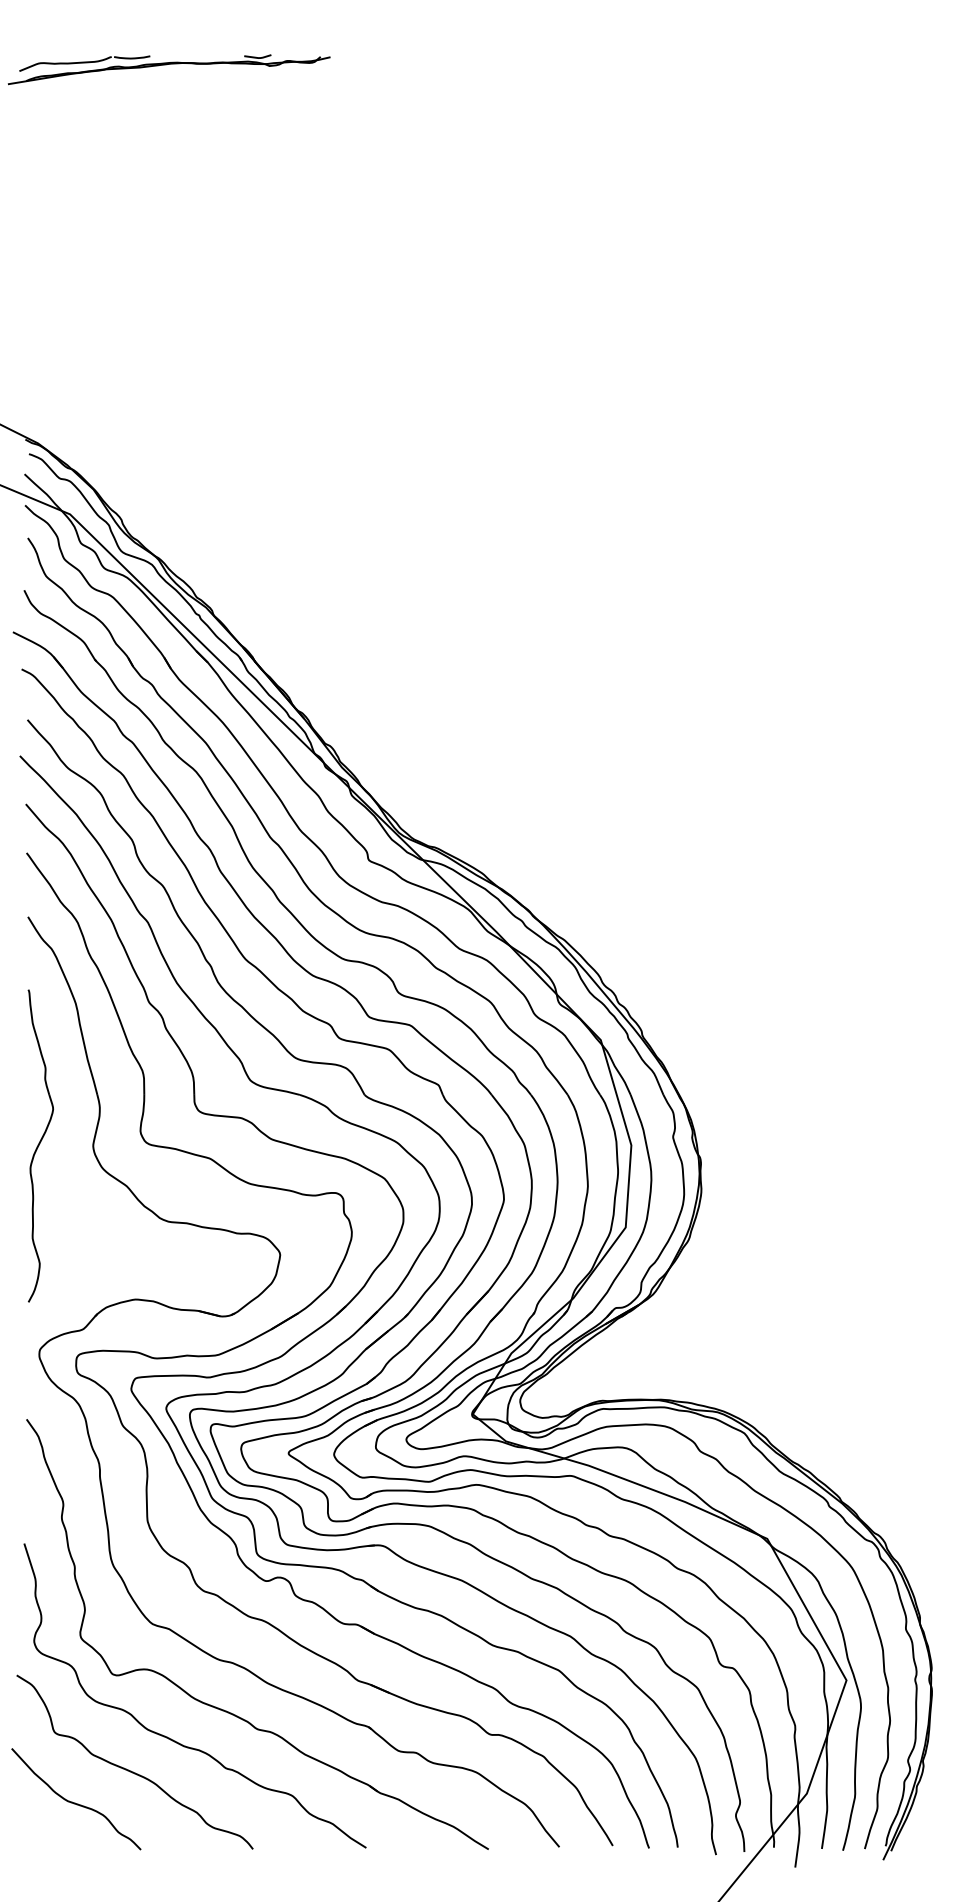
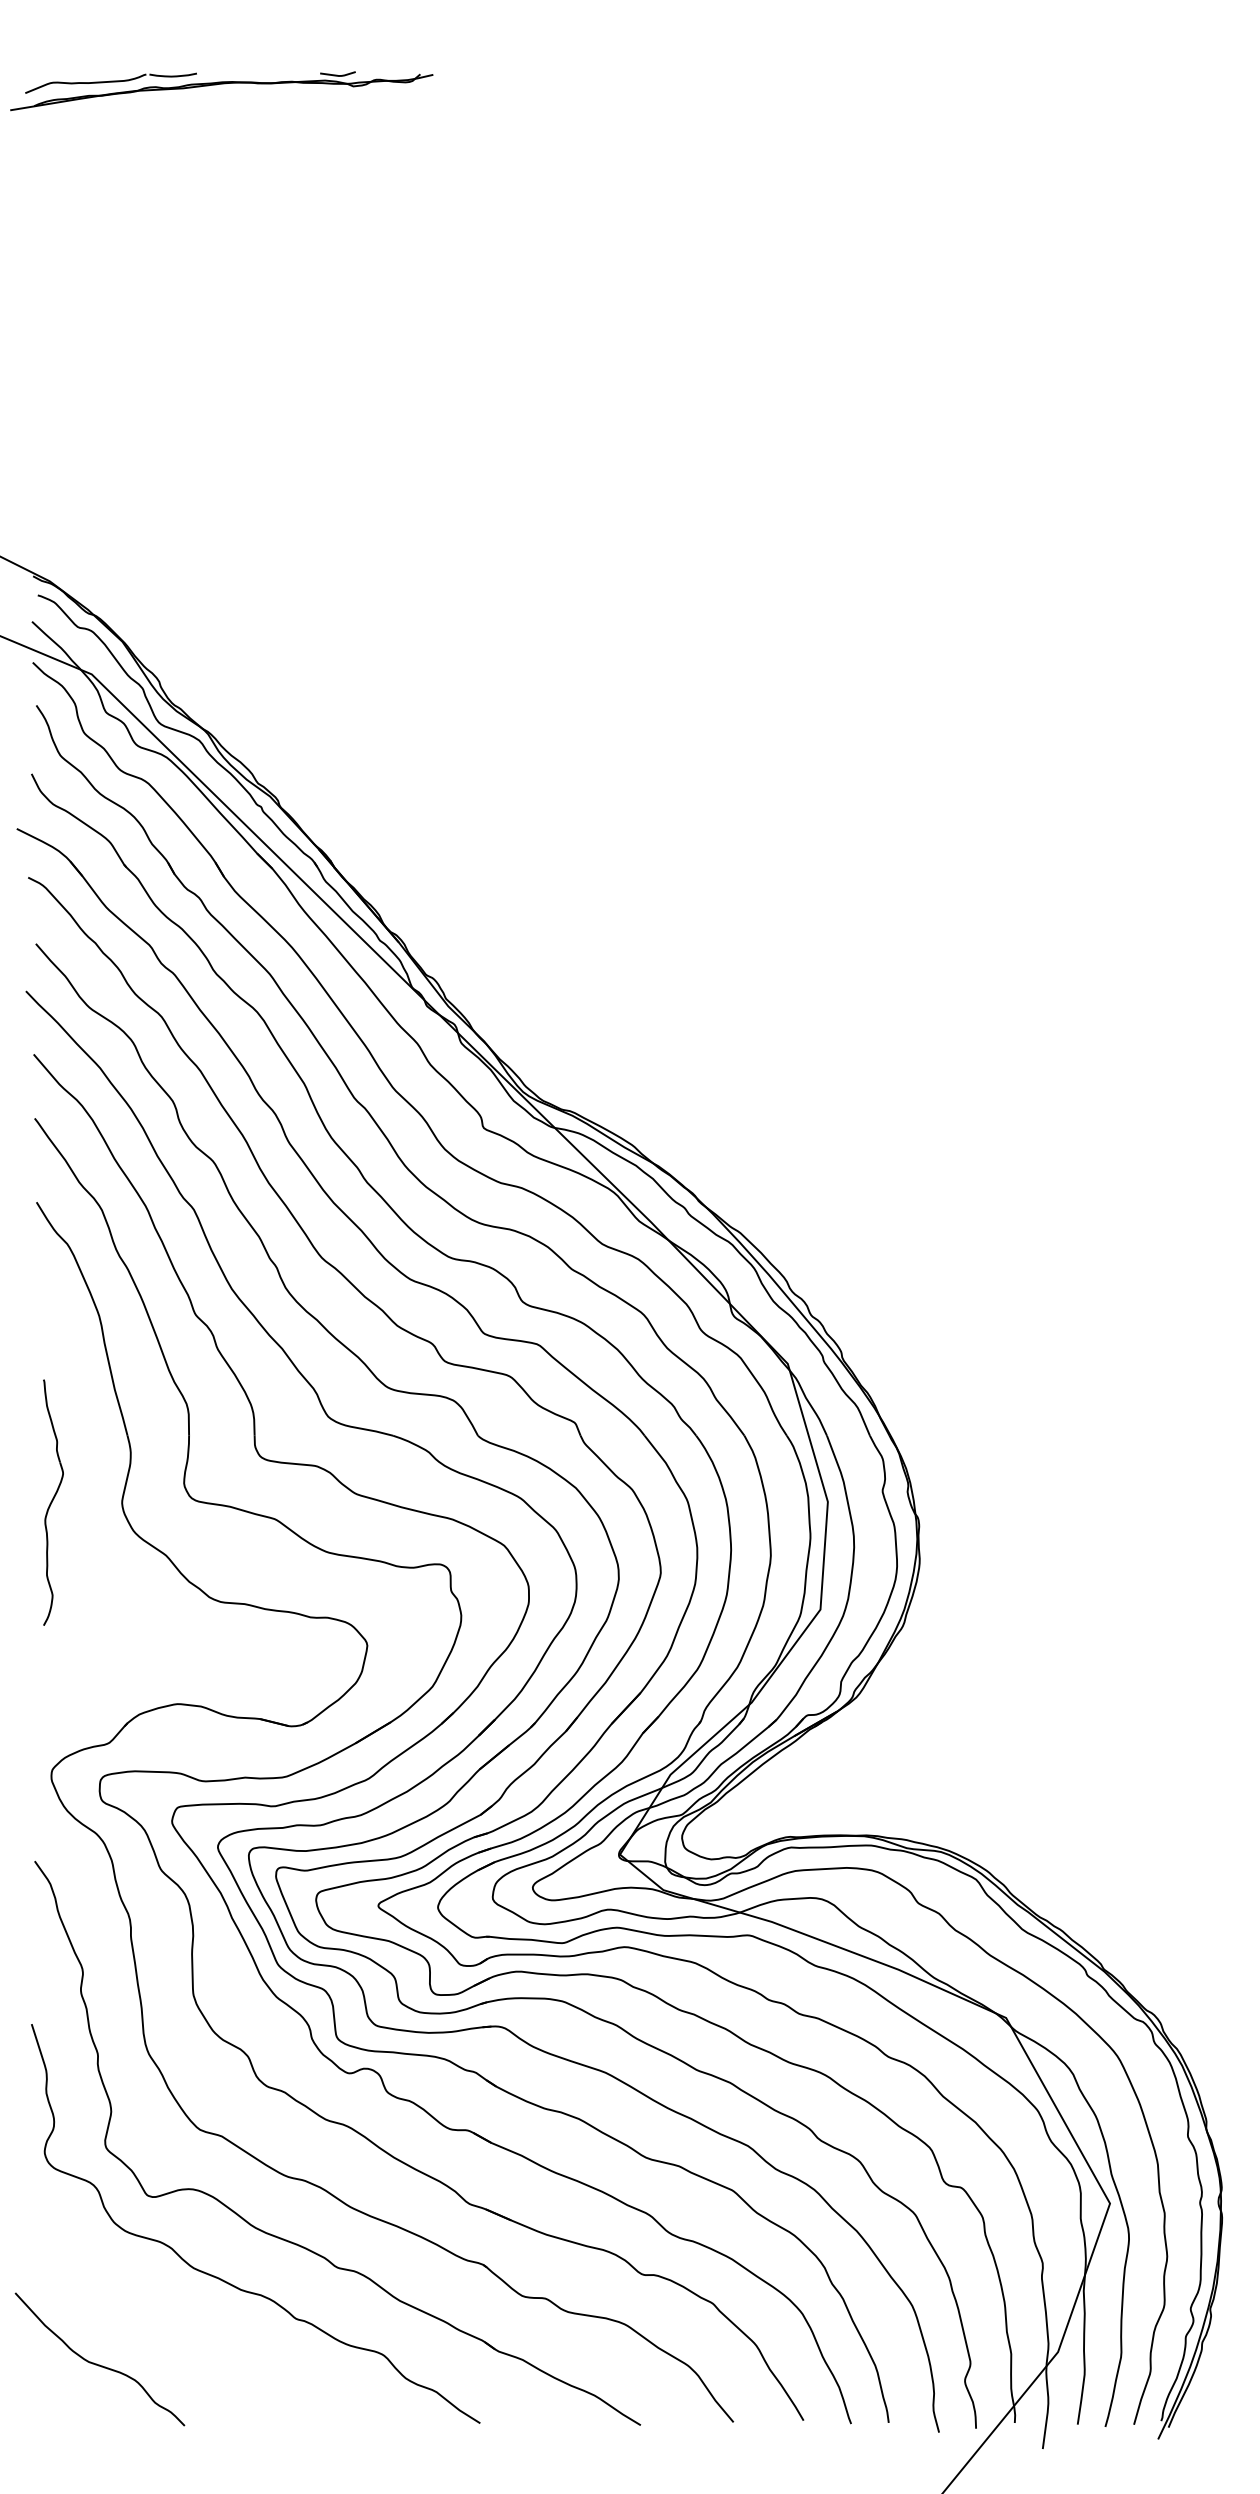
part: (40, 1145) -> (53, 1502), size x0.6
curve: (130, 1770) -> (170, 2321), removed

